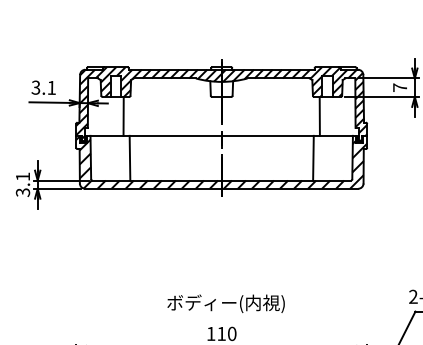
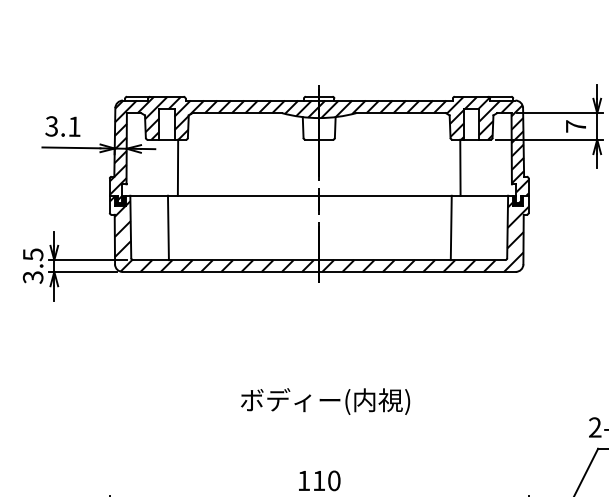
line: (129, 157) -> (167, 226), moved
text: (23, 176) -> (33, 254), 3.1 -> 3.5
text: (225, 303) -> (324, 401), moved

